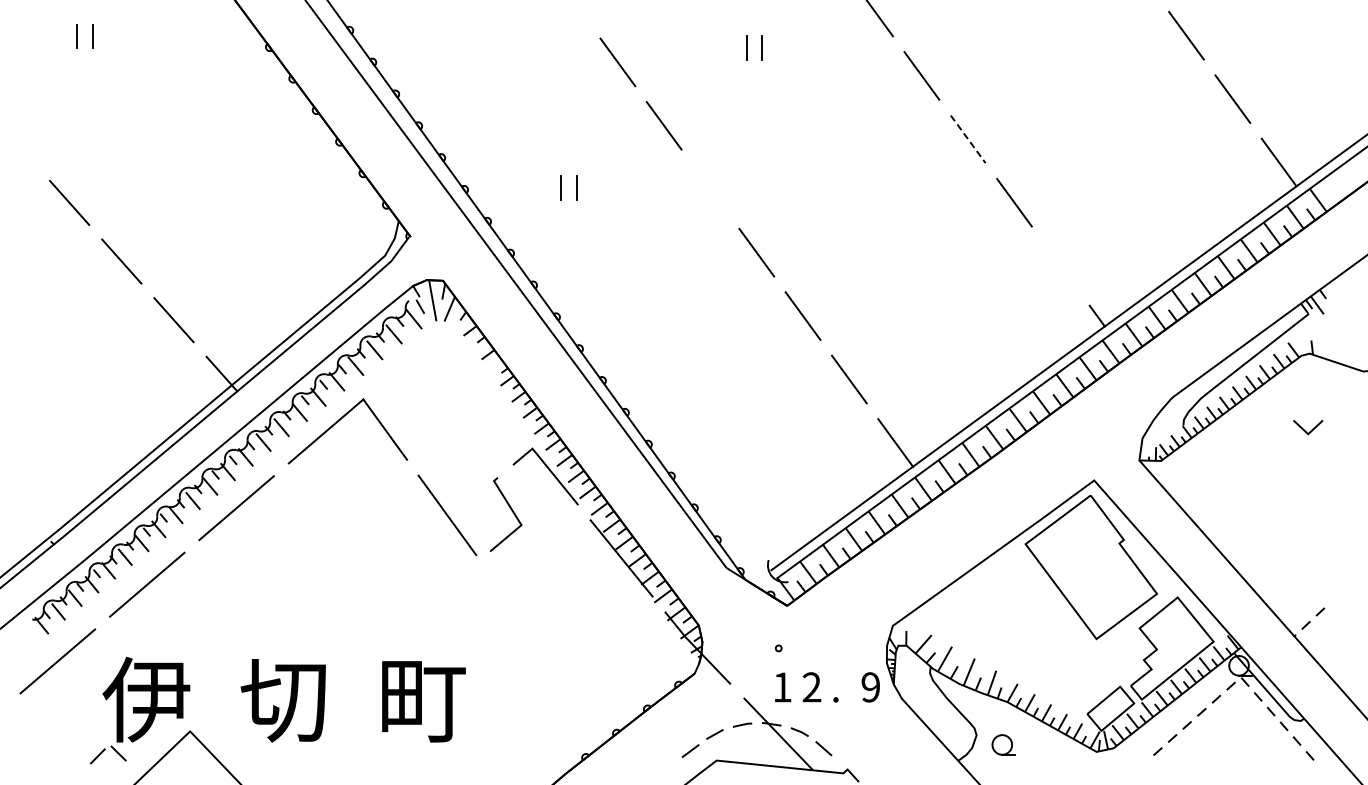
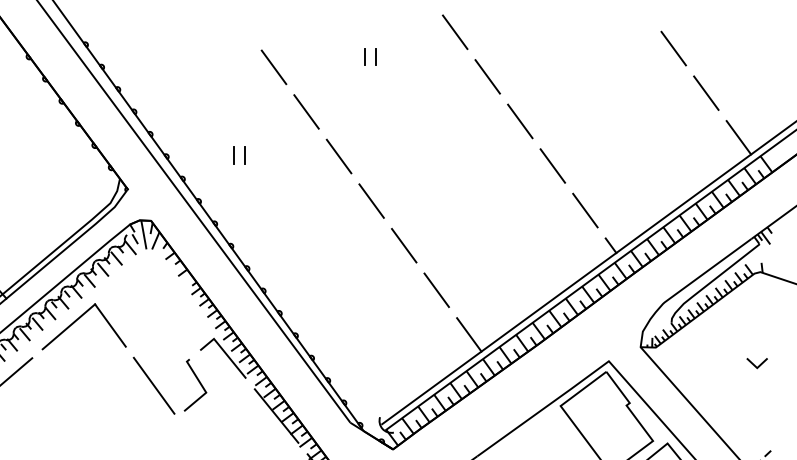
line: (968, 139) -> (520, 121), dashed -> solid
line: (710, 189) -> (339, 156), added
line: (1060, 265) -> (585, 210), added
line: (1311, 429) -> (759, 364), moved

